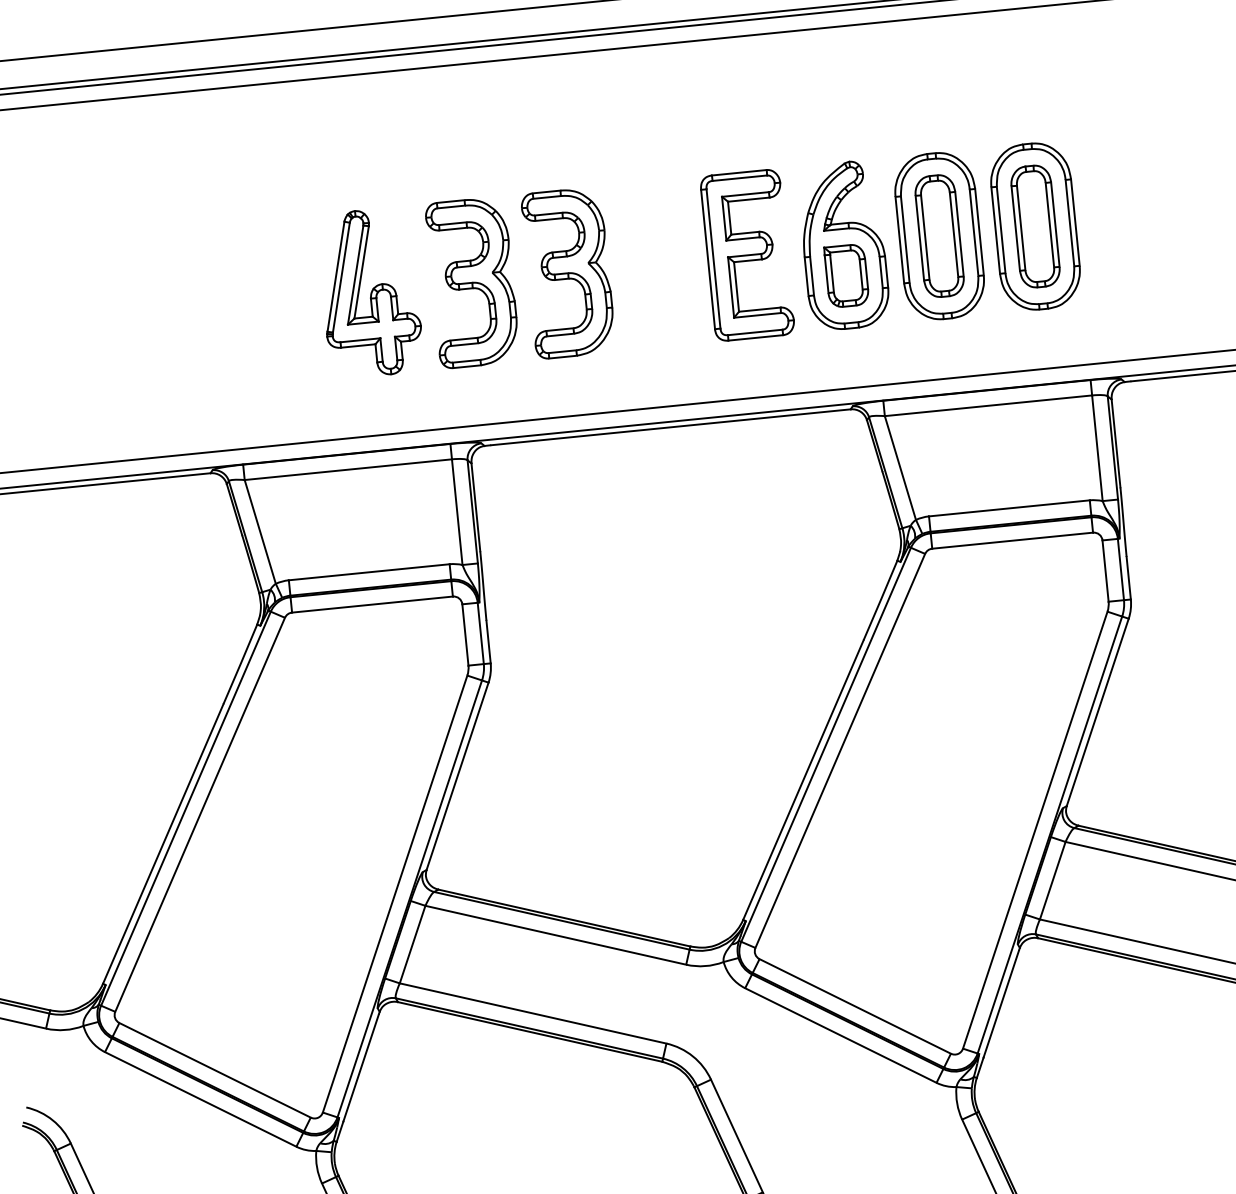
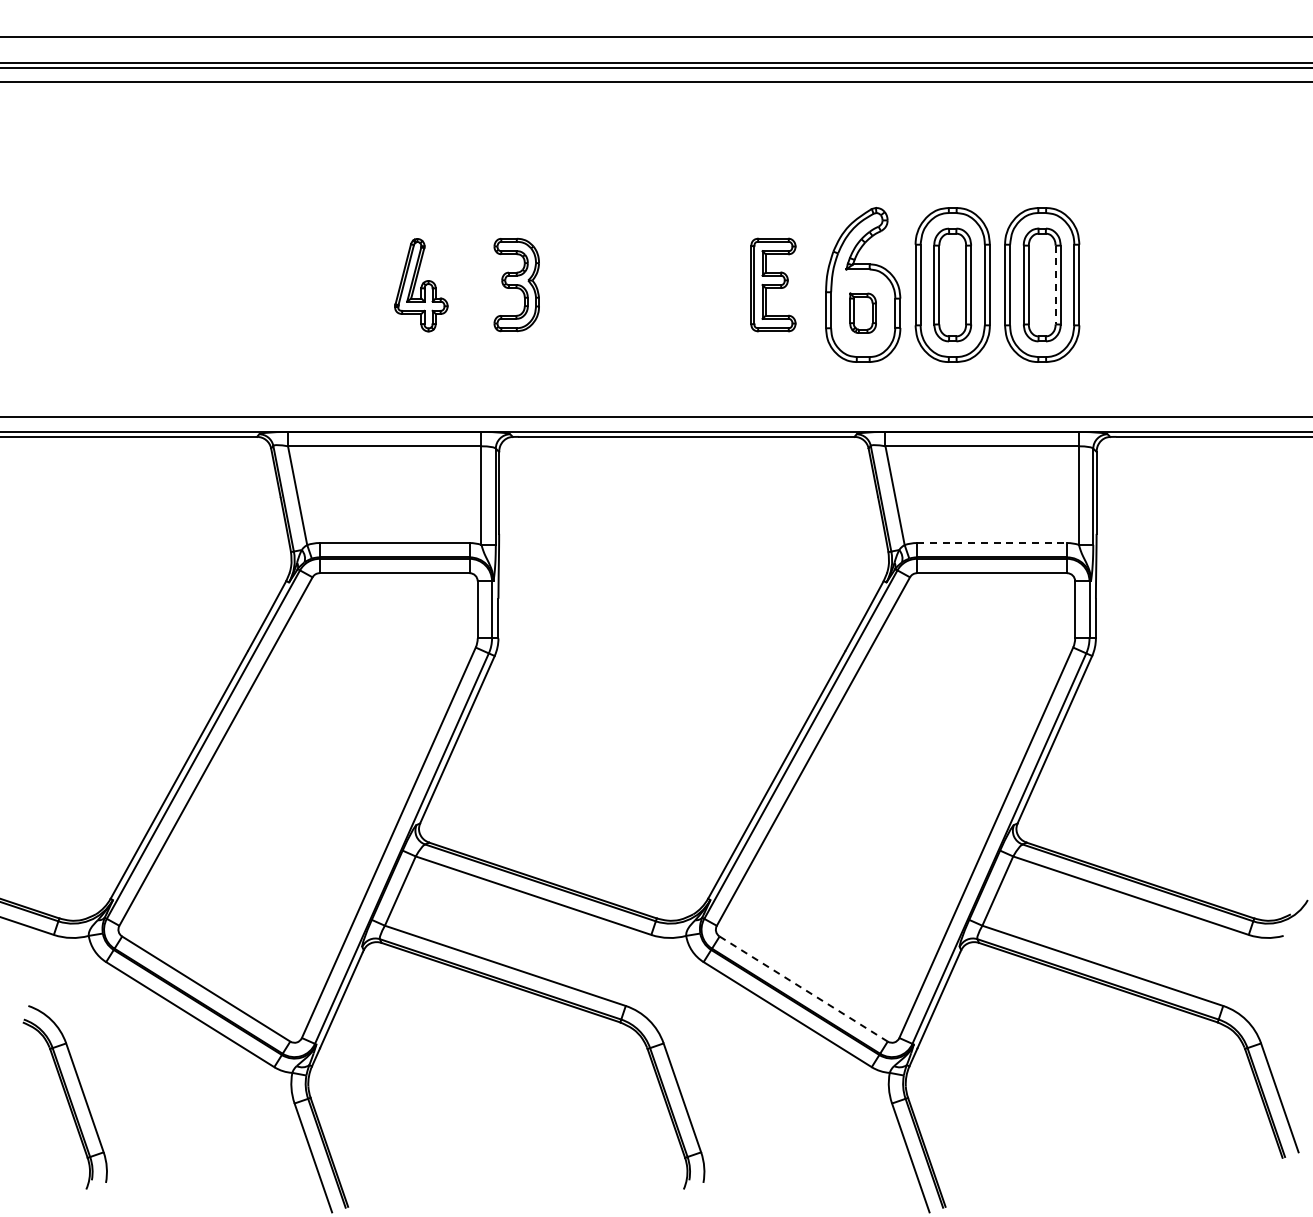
line: (1049, 225) -> (1055, 285), solid -> dashed
part: (747, 254) -> (773, 284), size x0.6
part: (568, 272) -> (606, 284), removed
part: (846, 276) -> (862, 313), size x0.7
part: (472, 282) -> (516, 284), size x0.6
part: (370, 293) -> (421, 285), size x0.6
line: (1009, 508) -> (992, 543), solid -> dashed
line: (856, 1006) -> (804, 989), solid -> dashed

